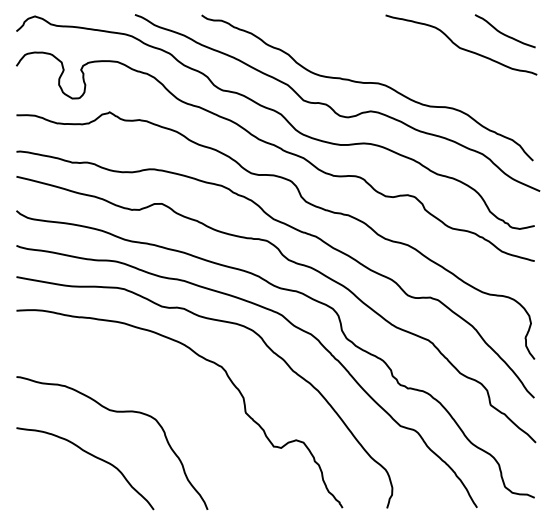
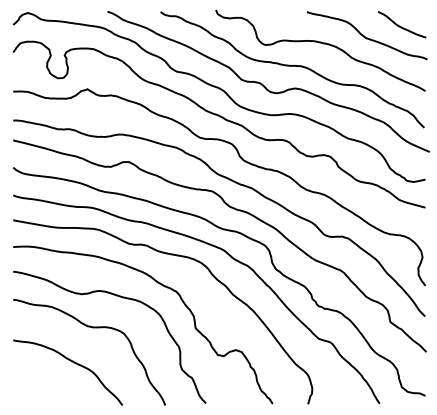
curve: (405, 55) -> (322, 44), added
curve: (152, 374) -> (121, 297), added

